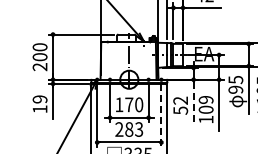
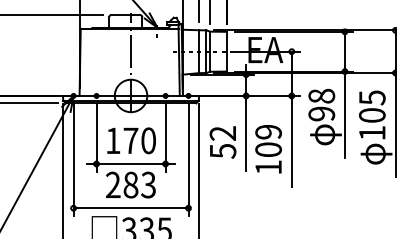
text: (235, 79) -> (321, 95), 95 -> 98
line: (193, 102) -> (245, 136), dashed -> solid
line: (161, 116) -> (188, 161), dashed -> solid

